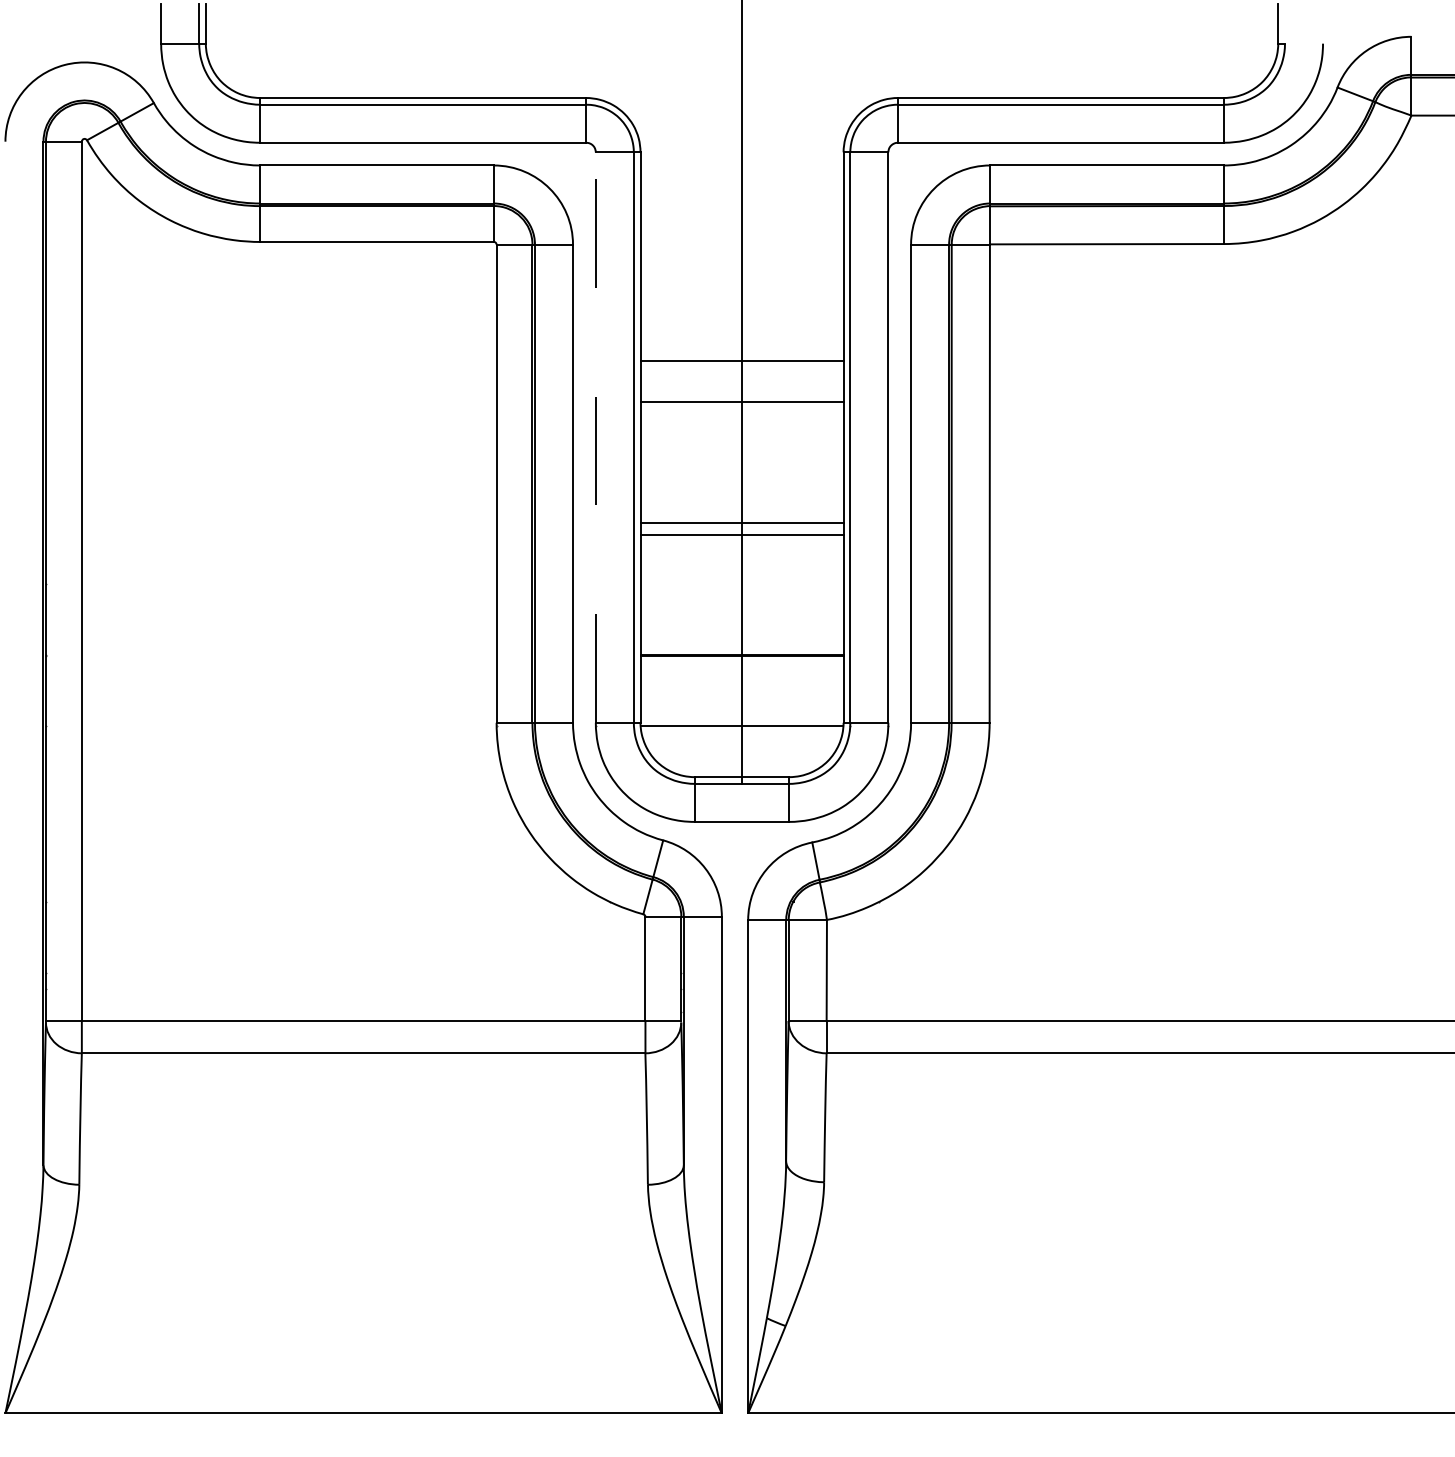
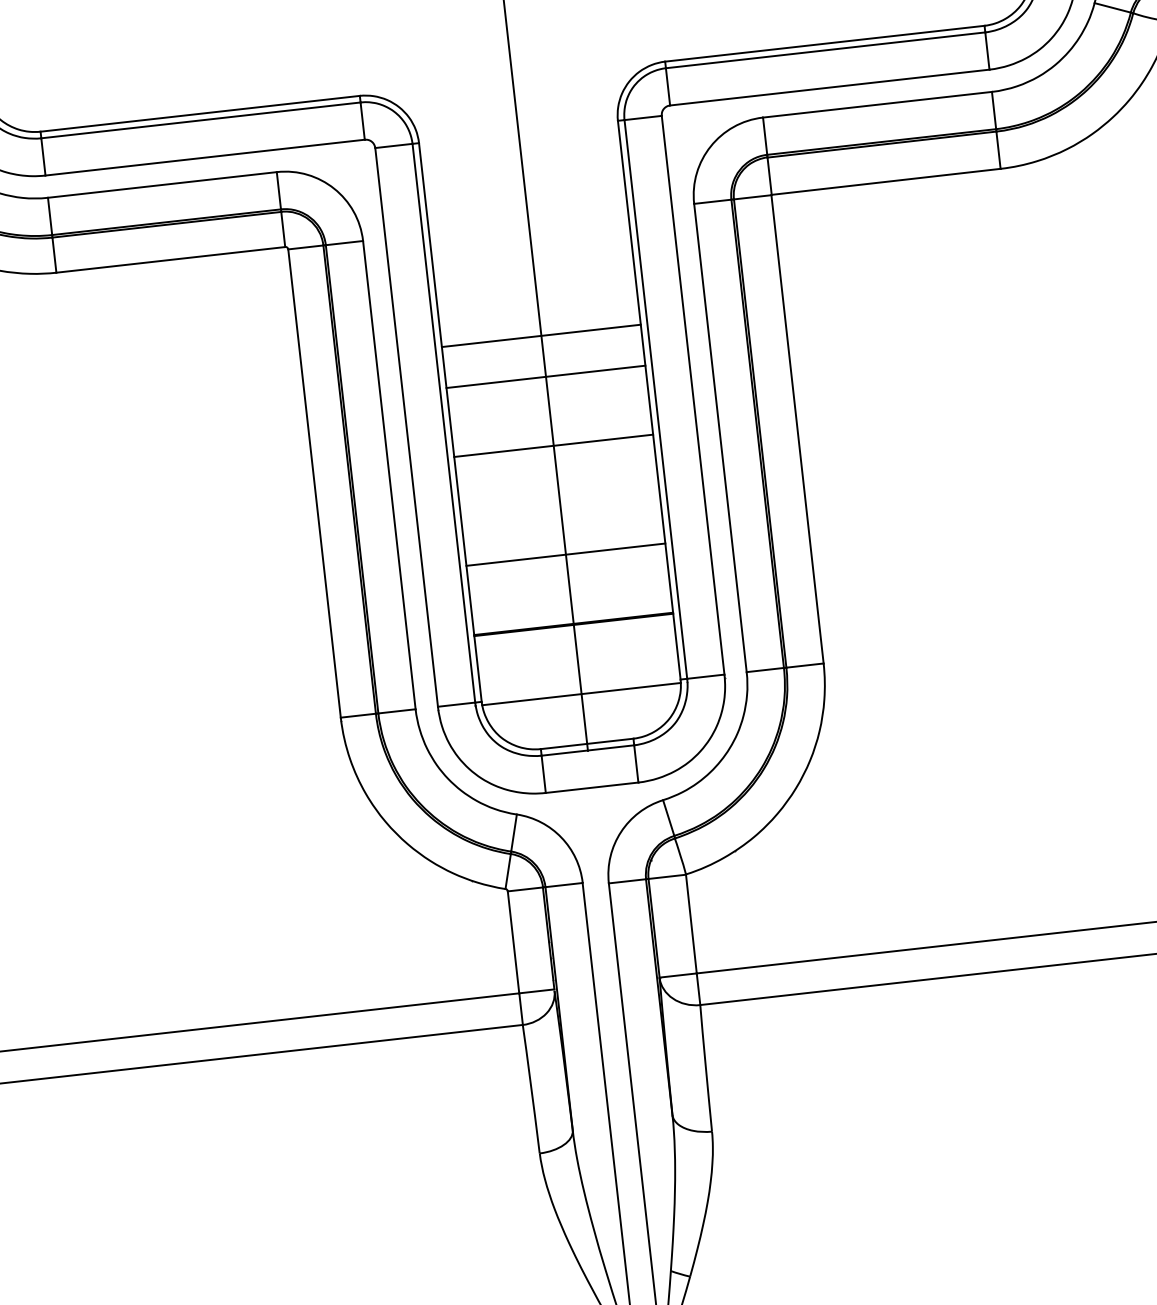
line: (595, 437) -> (406, 427), dashed -> solid
line: (741, 522) -> (565, 554), moved
line: (741, 534) -> (553, 445), moved

